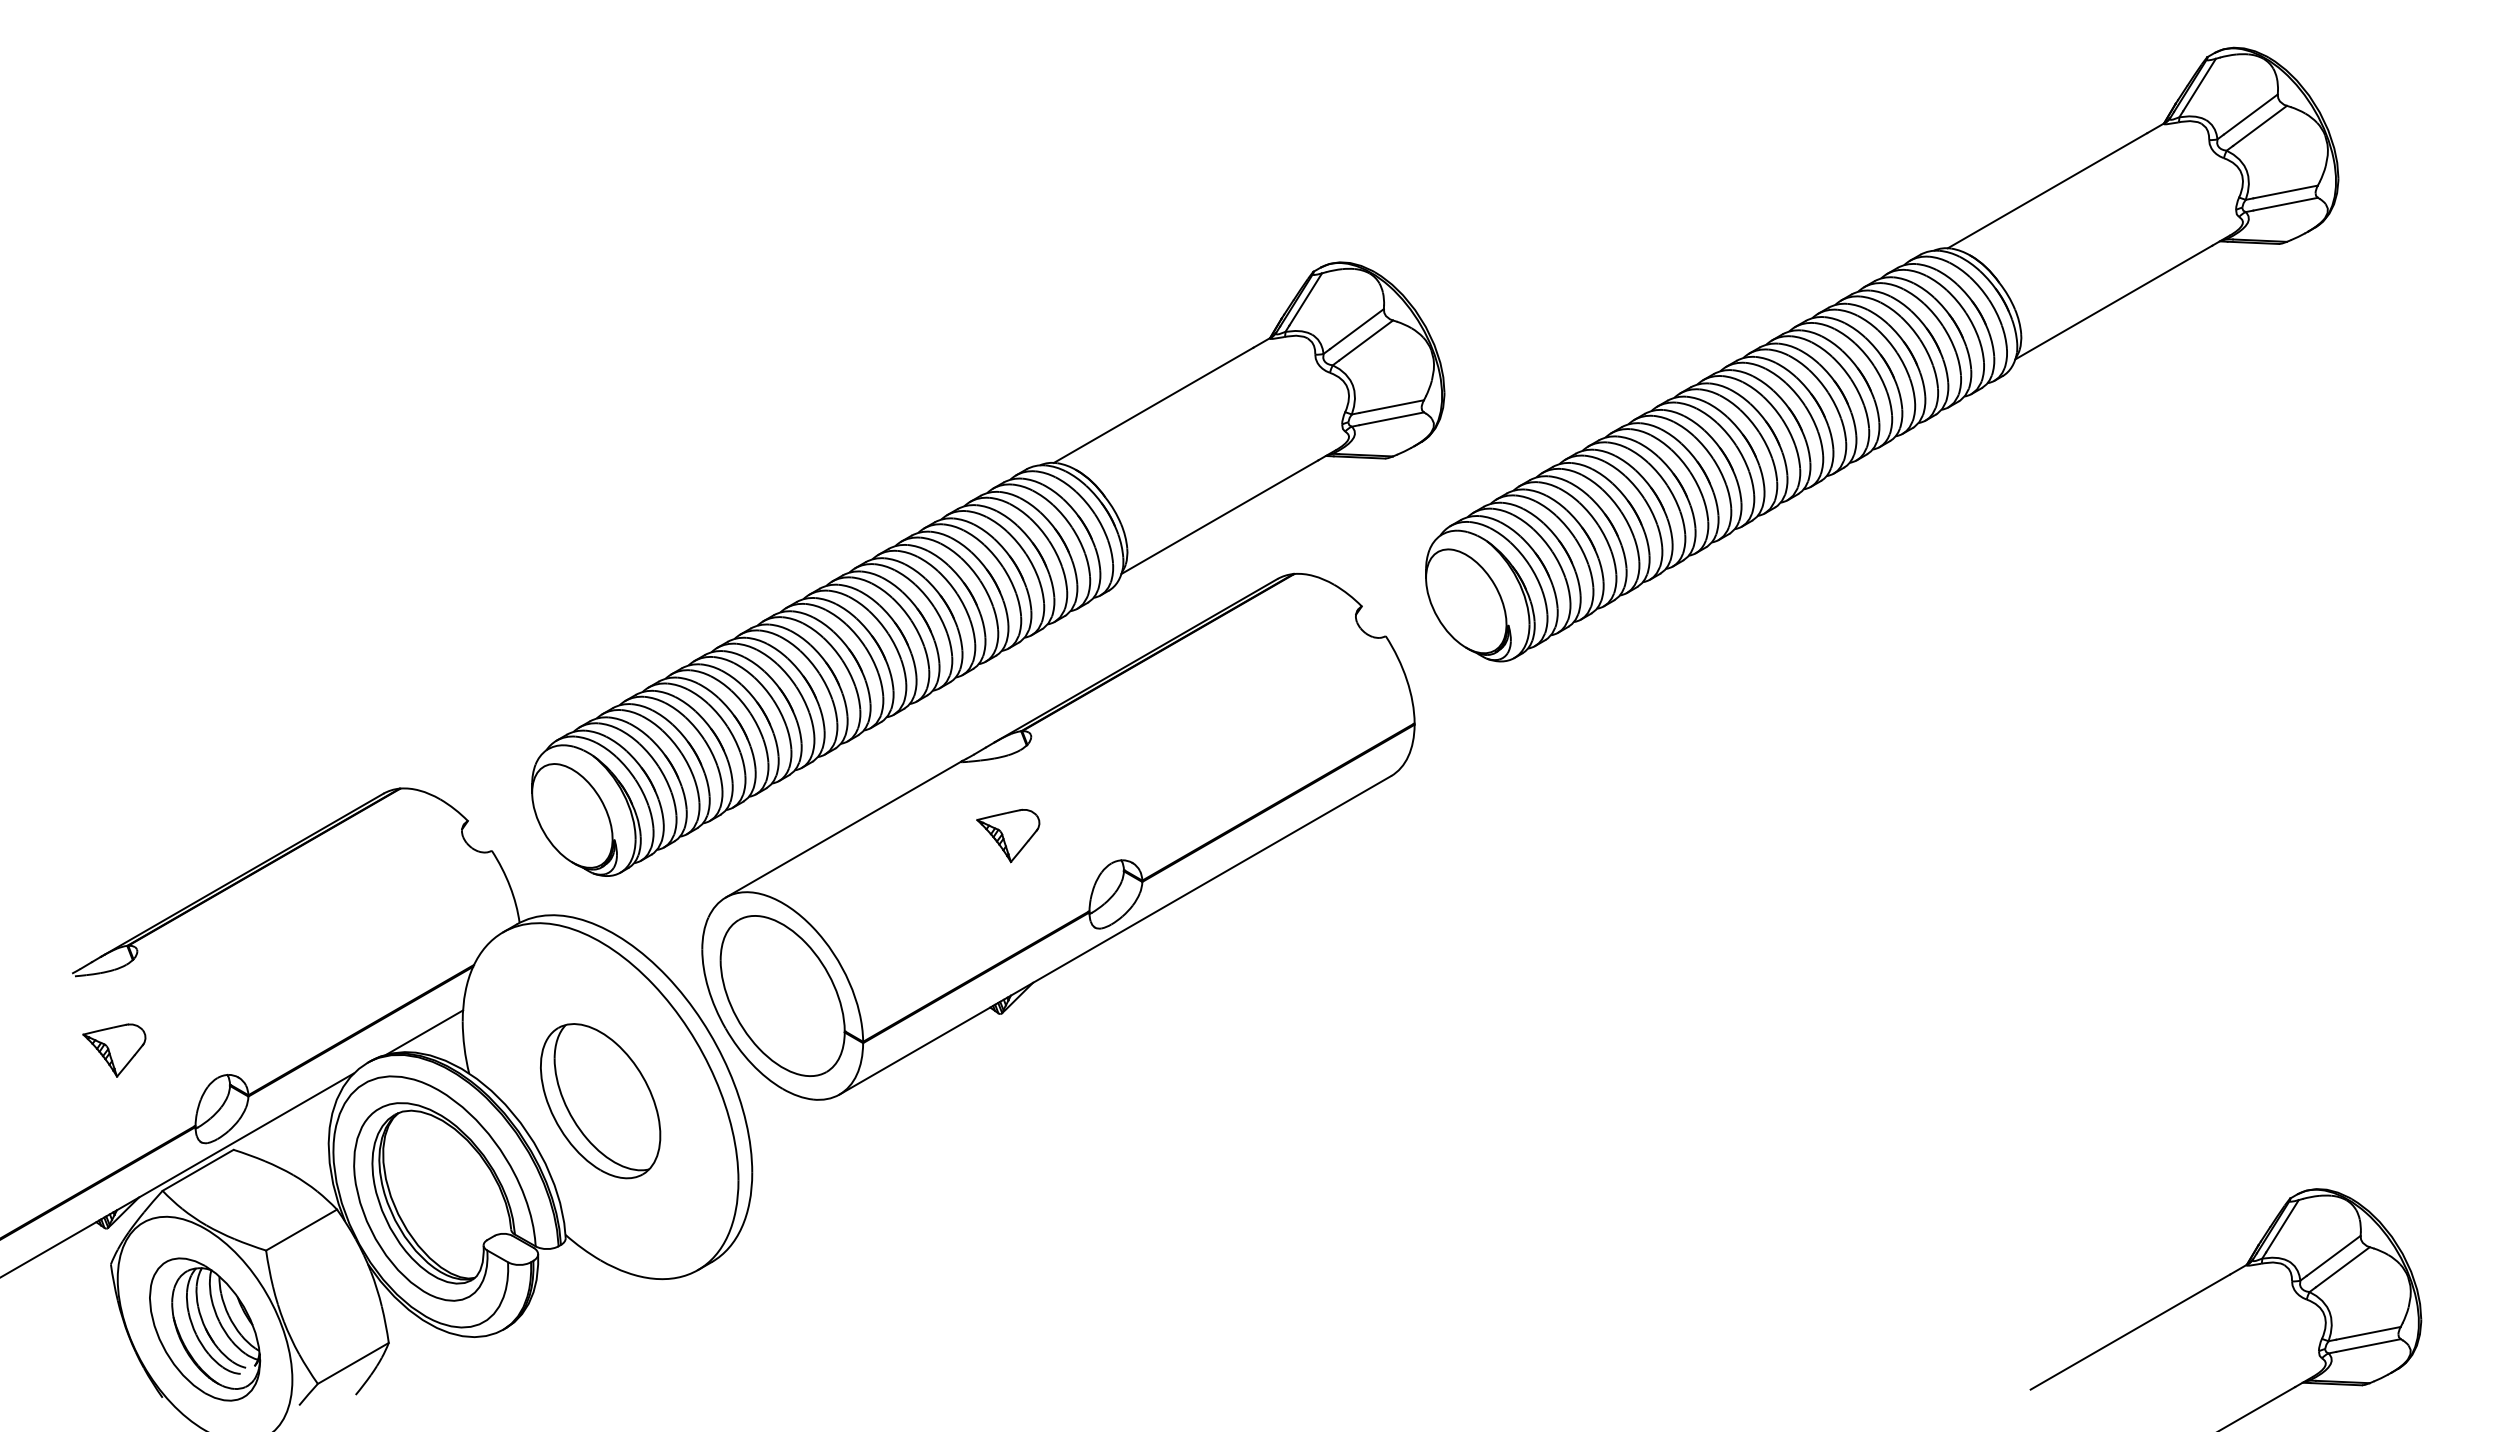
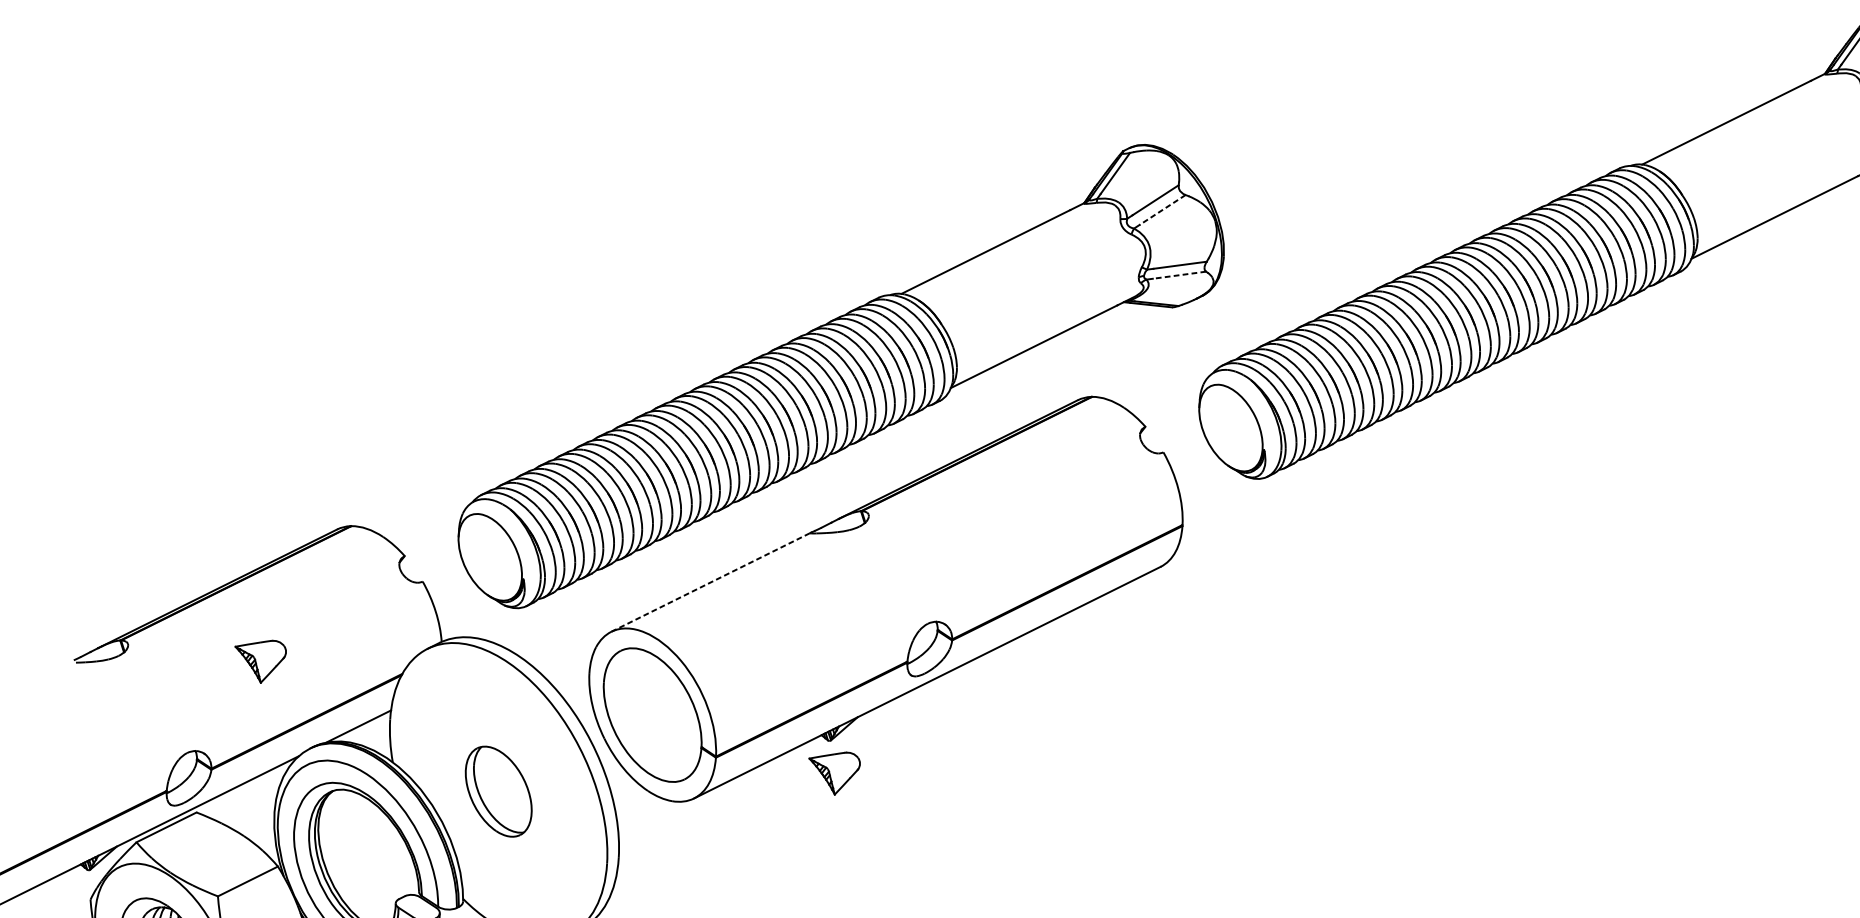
line: (1366, 340) -> (1162, 210), solid -> dashed
line: (1391, 418) -> (1179, 274), solid -> dashed
line: (844, 829) -> (711, 582), solid -> dashed
part: (1008, 835) -> (834, 772), moved
part: (114, 1050) -> (260, 661), moved
part: (600, 1101) -> (498, 791), size x0.7

